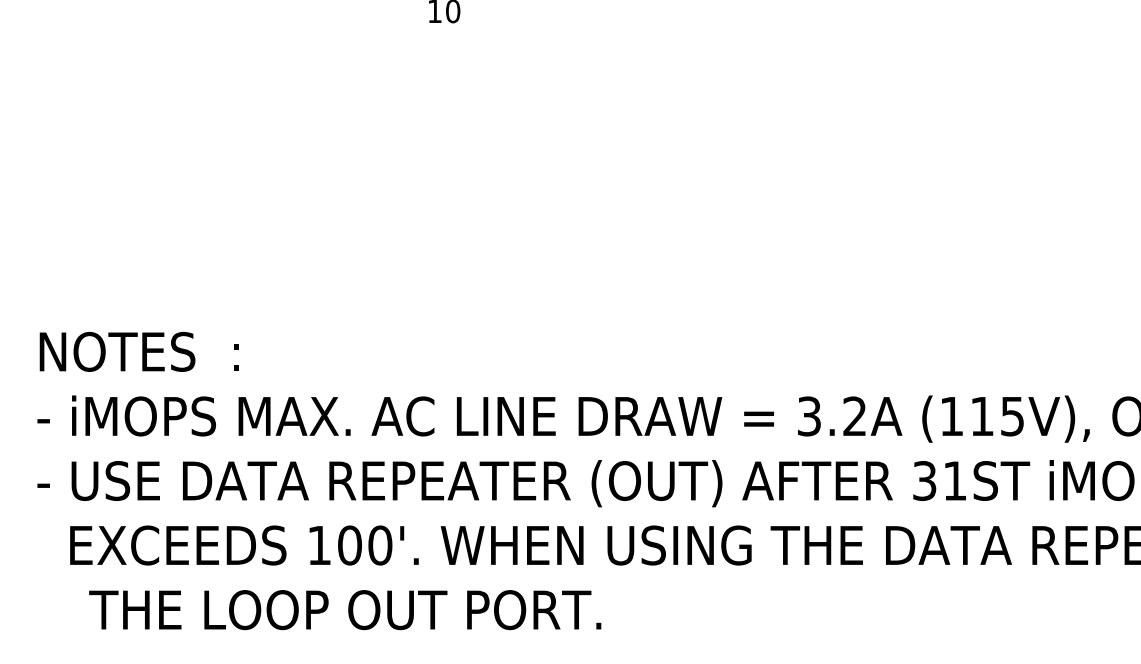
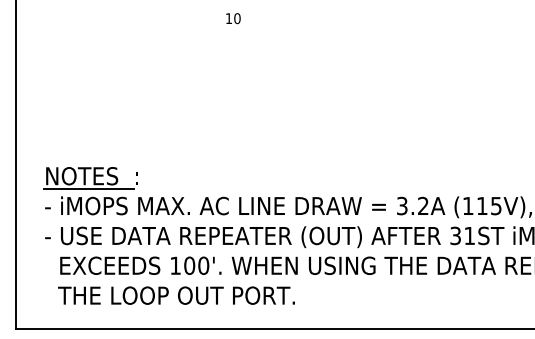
line: (131, 378) -> (88, 188), added
text: (345, 609) -> (176, 295), moved

